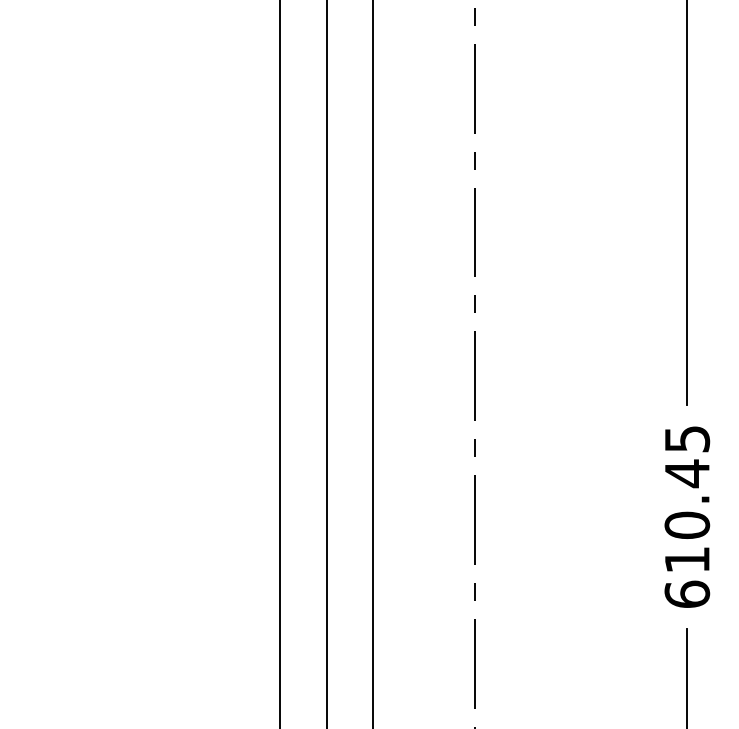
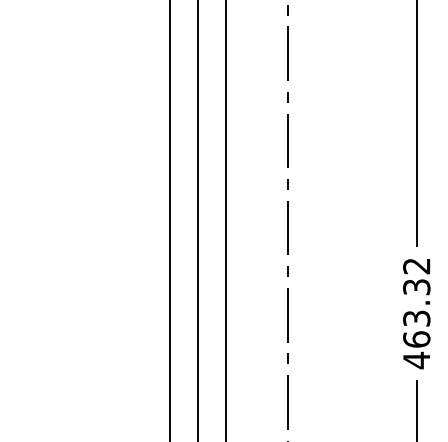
text: (686, 516) -> (416, 313), 610.45 -> 463.32

